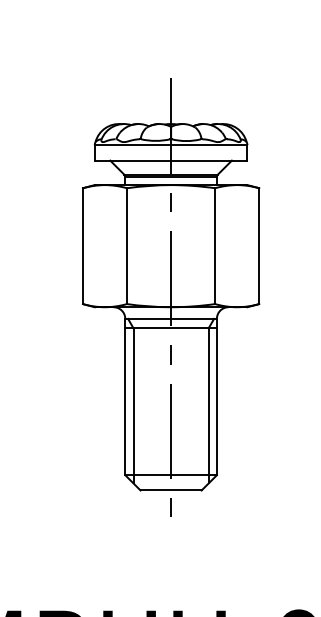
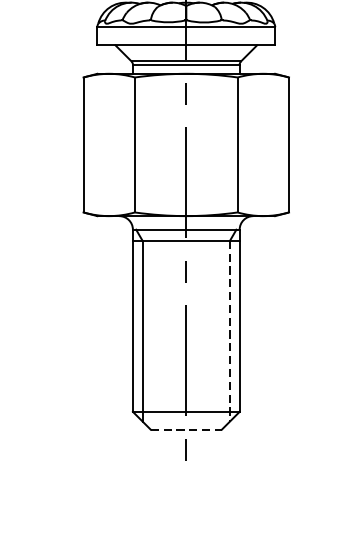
line: (208, 405) -> (229, 330), solid -> dashed
line: (171, 490) -> (186, 429), solid -> dashed

